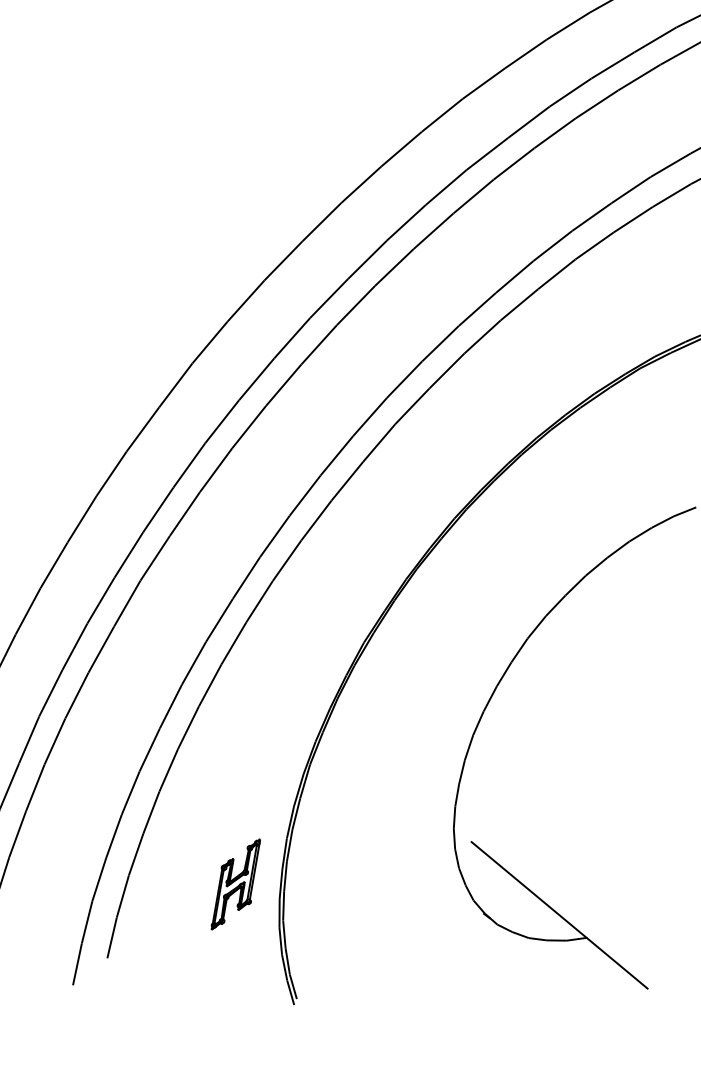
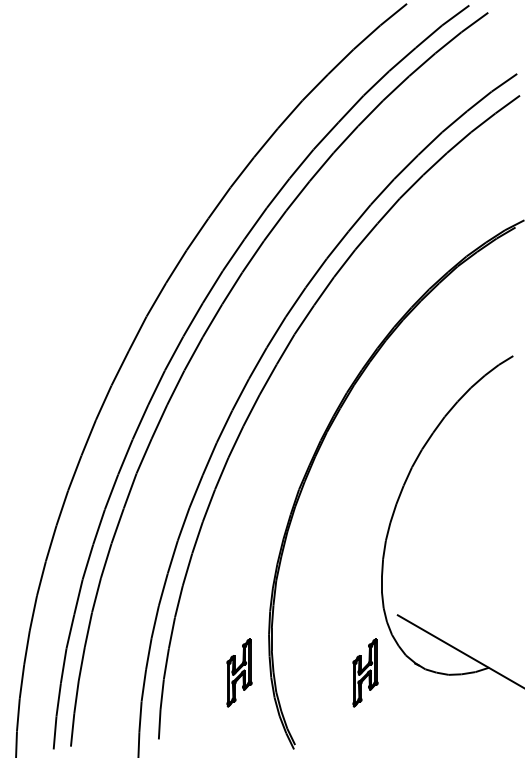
part: (412, 914) -> (365, 672), added

